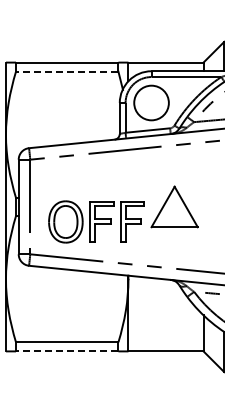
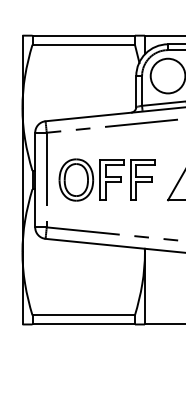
line: (66, 71) -> (82, 44), dashed -> solid
part: (96, 221) -> (106, 179), moved
line: (66, 351) -> (82, 324), dashed -> solid

